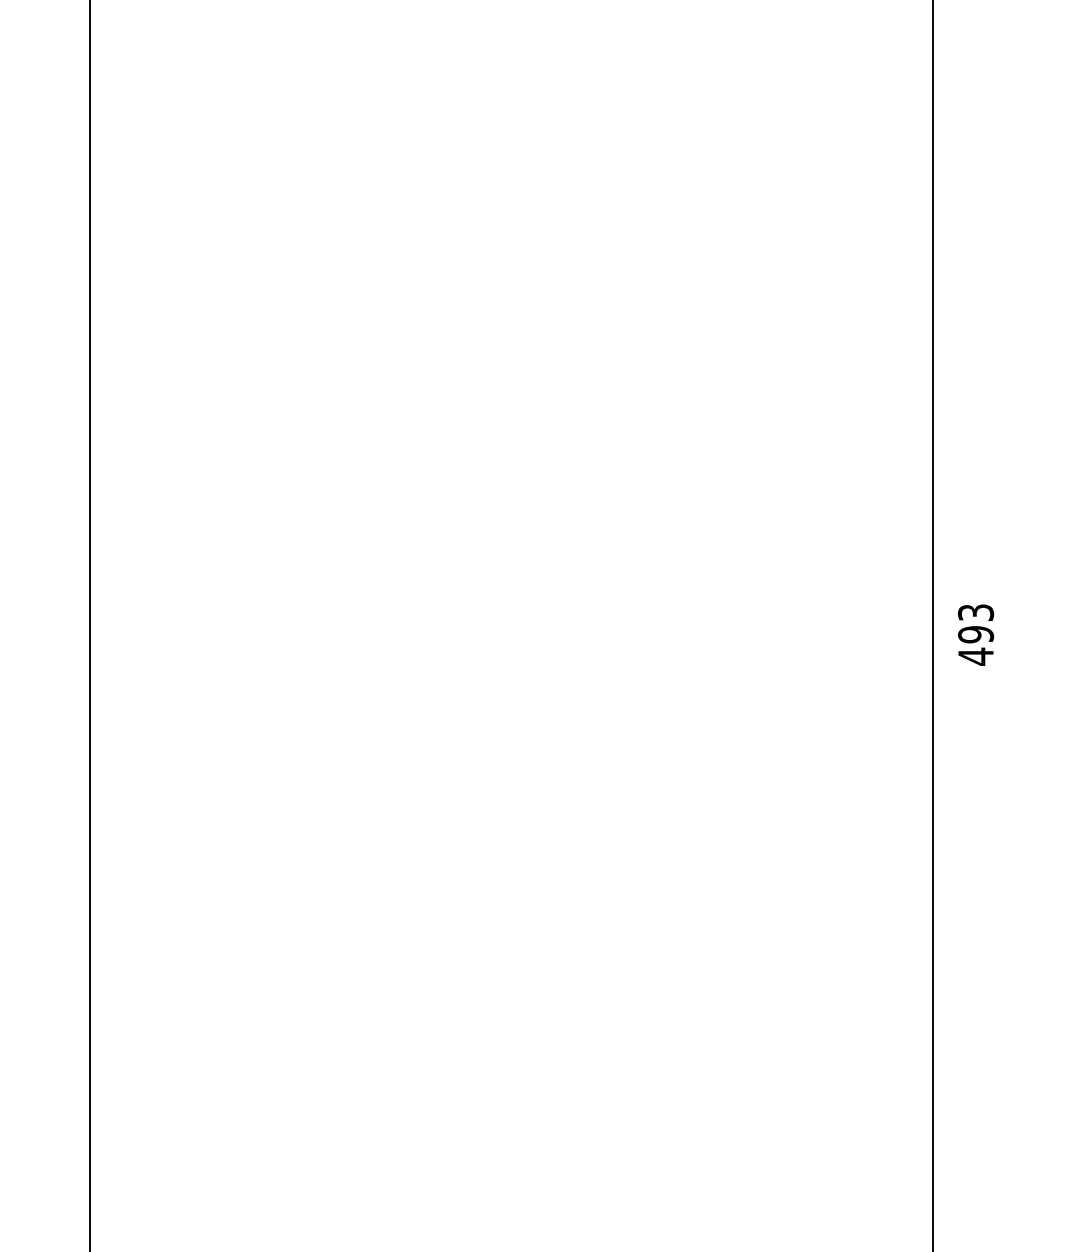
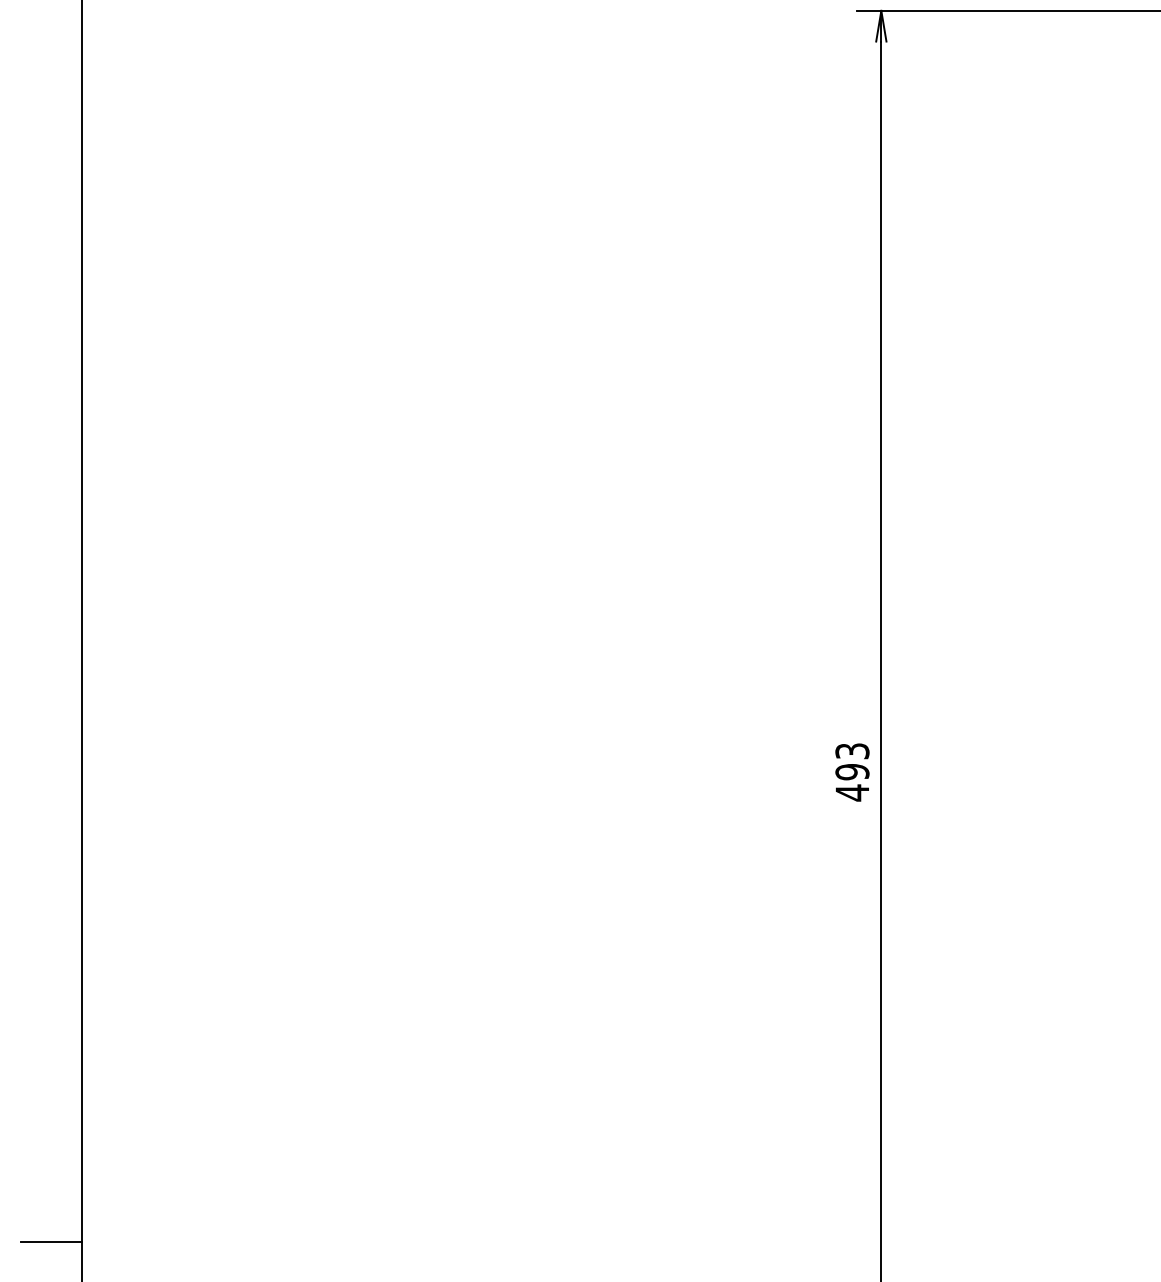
text: (976, 635) -> (852, 772), moved
line: (57, 1142) -> (51, 1241), added

